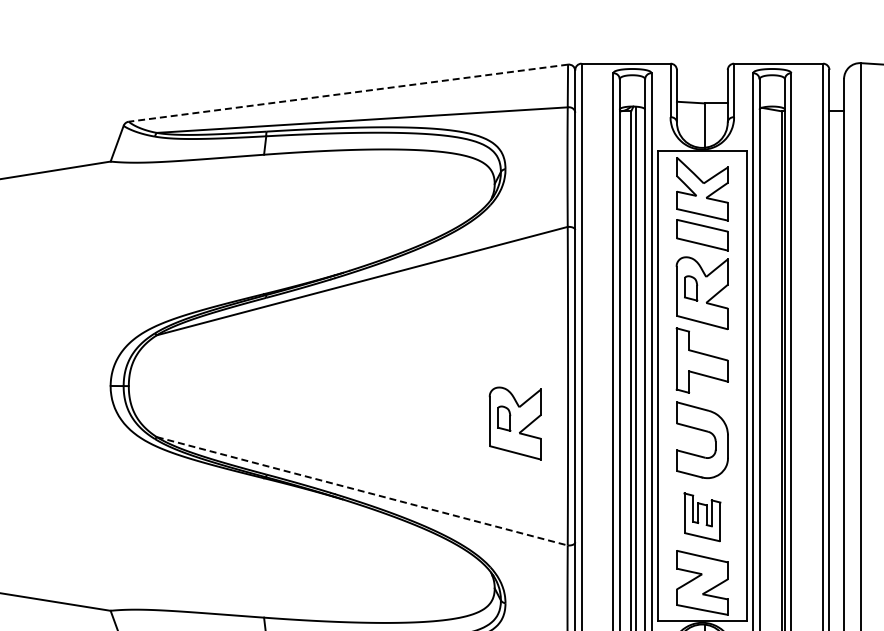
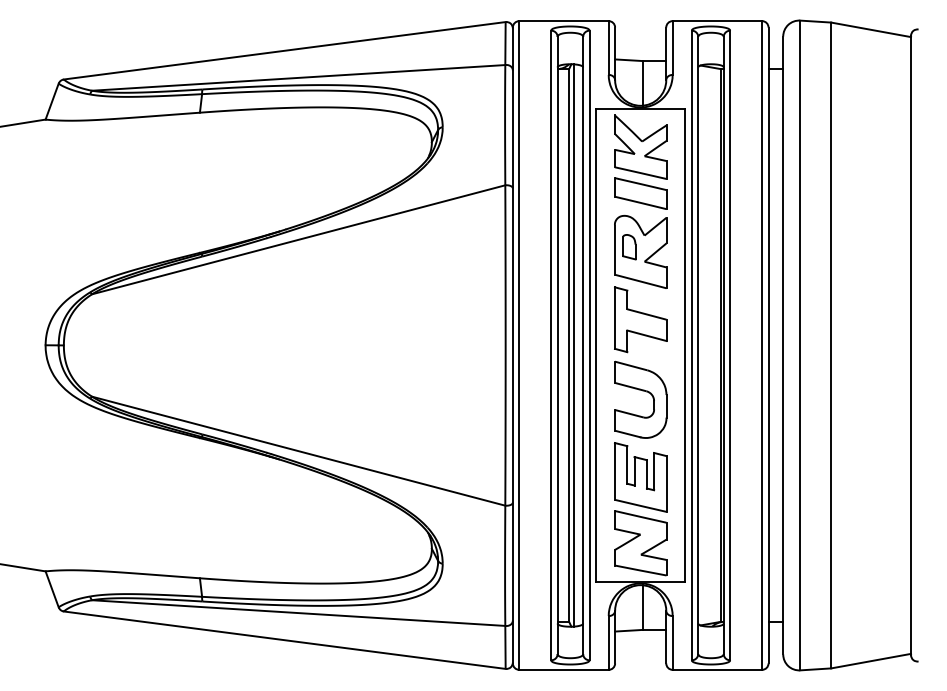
line: (348, 92) -> (284, 50), dashed -> solid
part: (515, 422) -> (452, 382), removed
line: (362, 491) -> (298, 451), dashed -> solid
part: (702, 517) -> (640, 477), size x1.43

